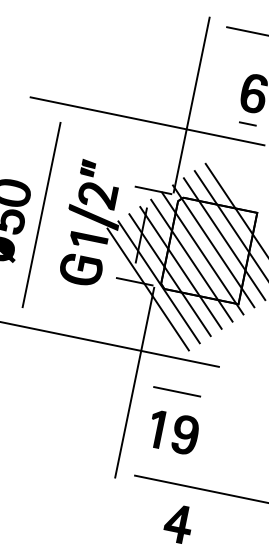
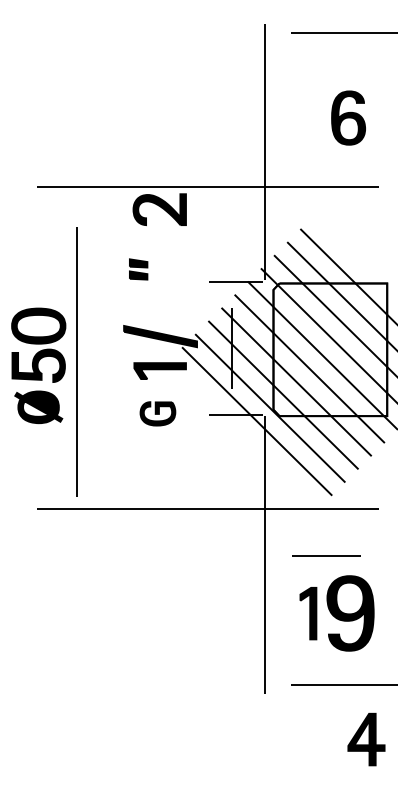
line: (247, 123) -> (348, 161), removed
part: (97, 195) -> (159, 209), moved
line: (41, 214) -> (76, 361), moved
part: (80, 269) -> (157, 413), size x0.6
part: (185, 434) -> (350, 613), size x1.4

